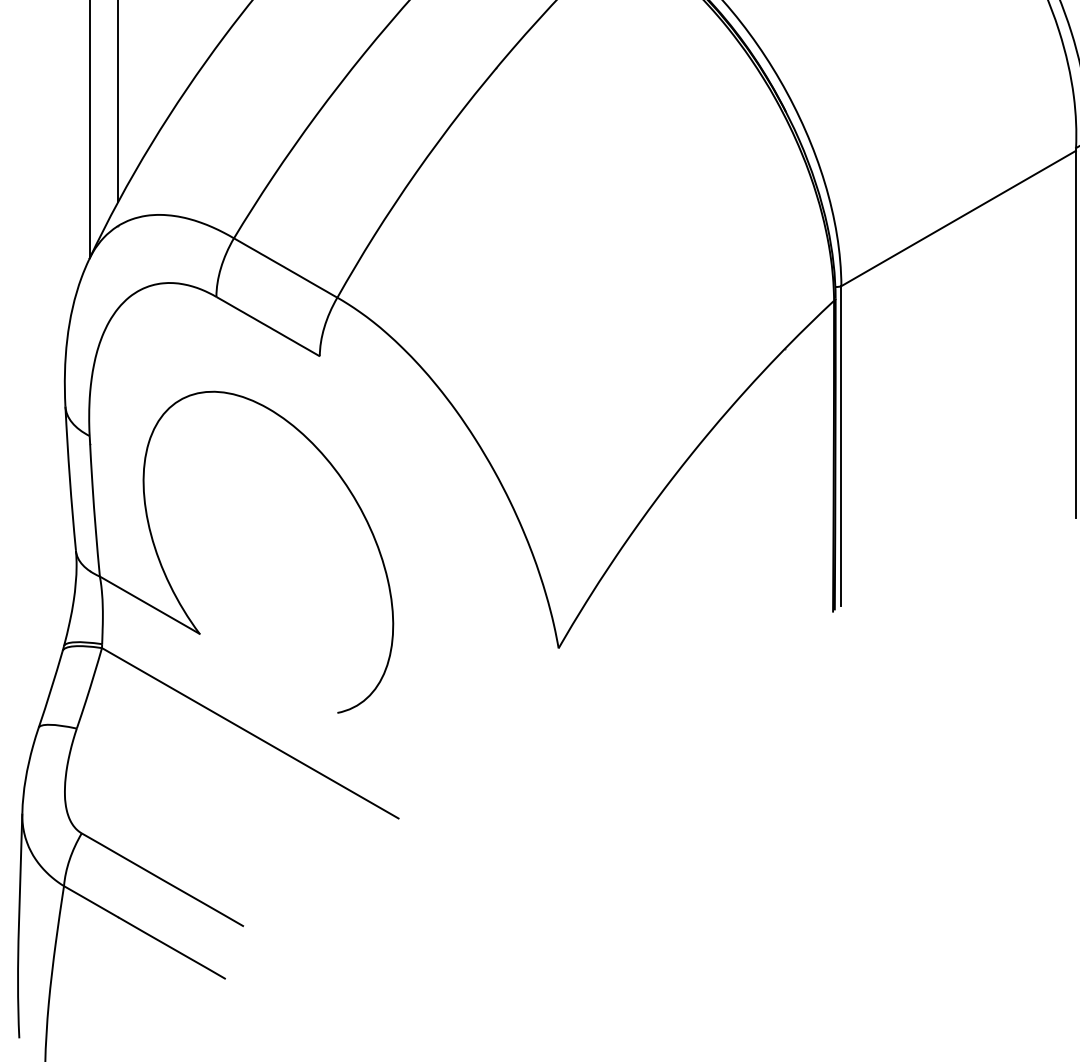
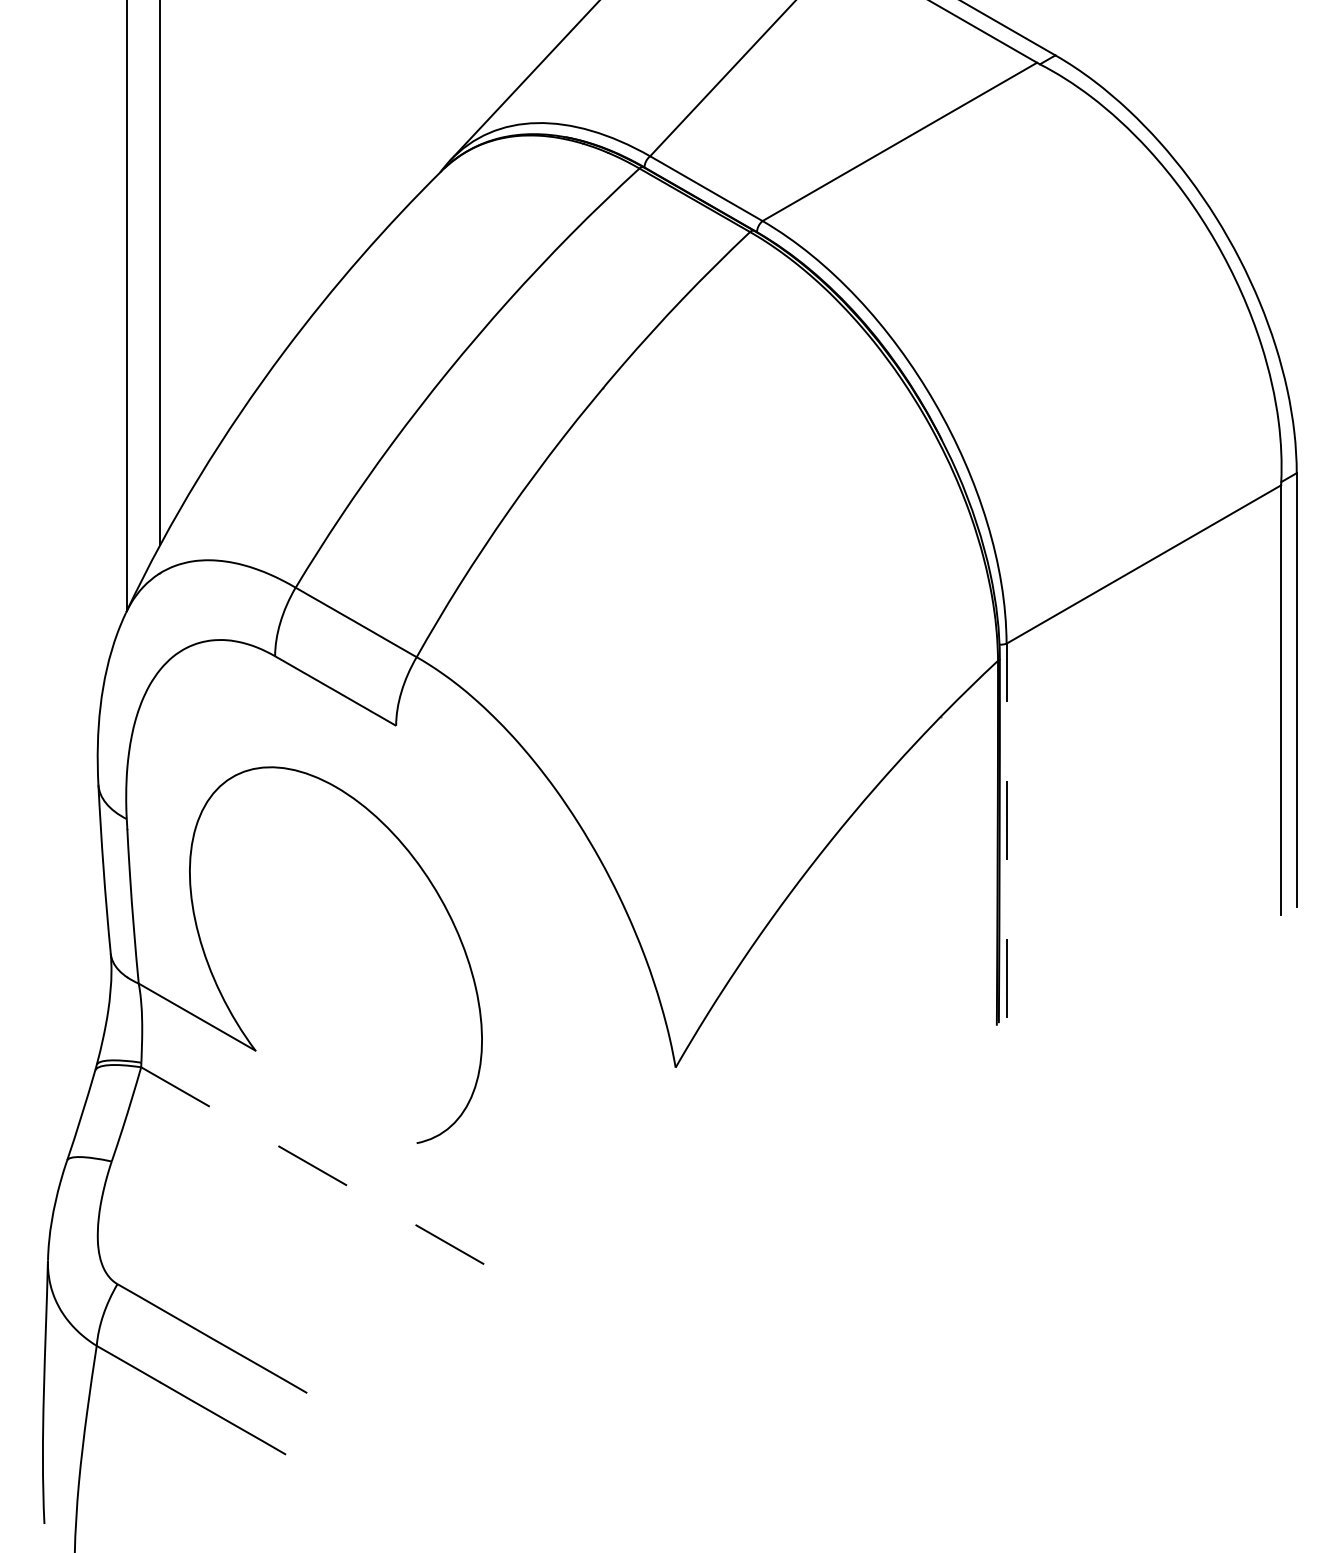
line: (841, 445) -> (1006, 830), solid -> dashed
line: (250, 733) -> (315, 1167), solid -> dashed

